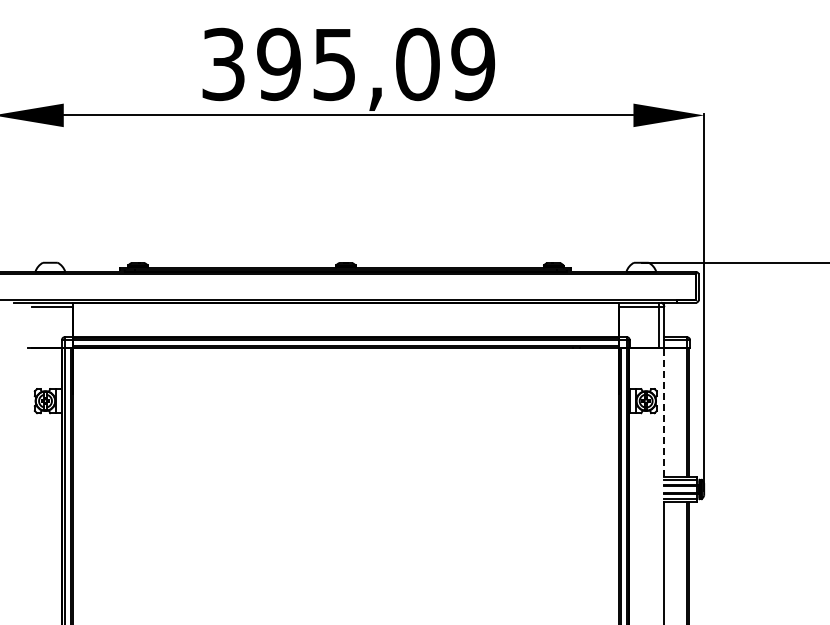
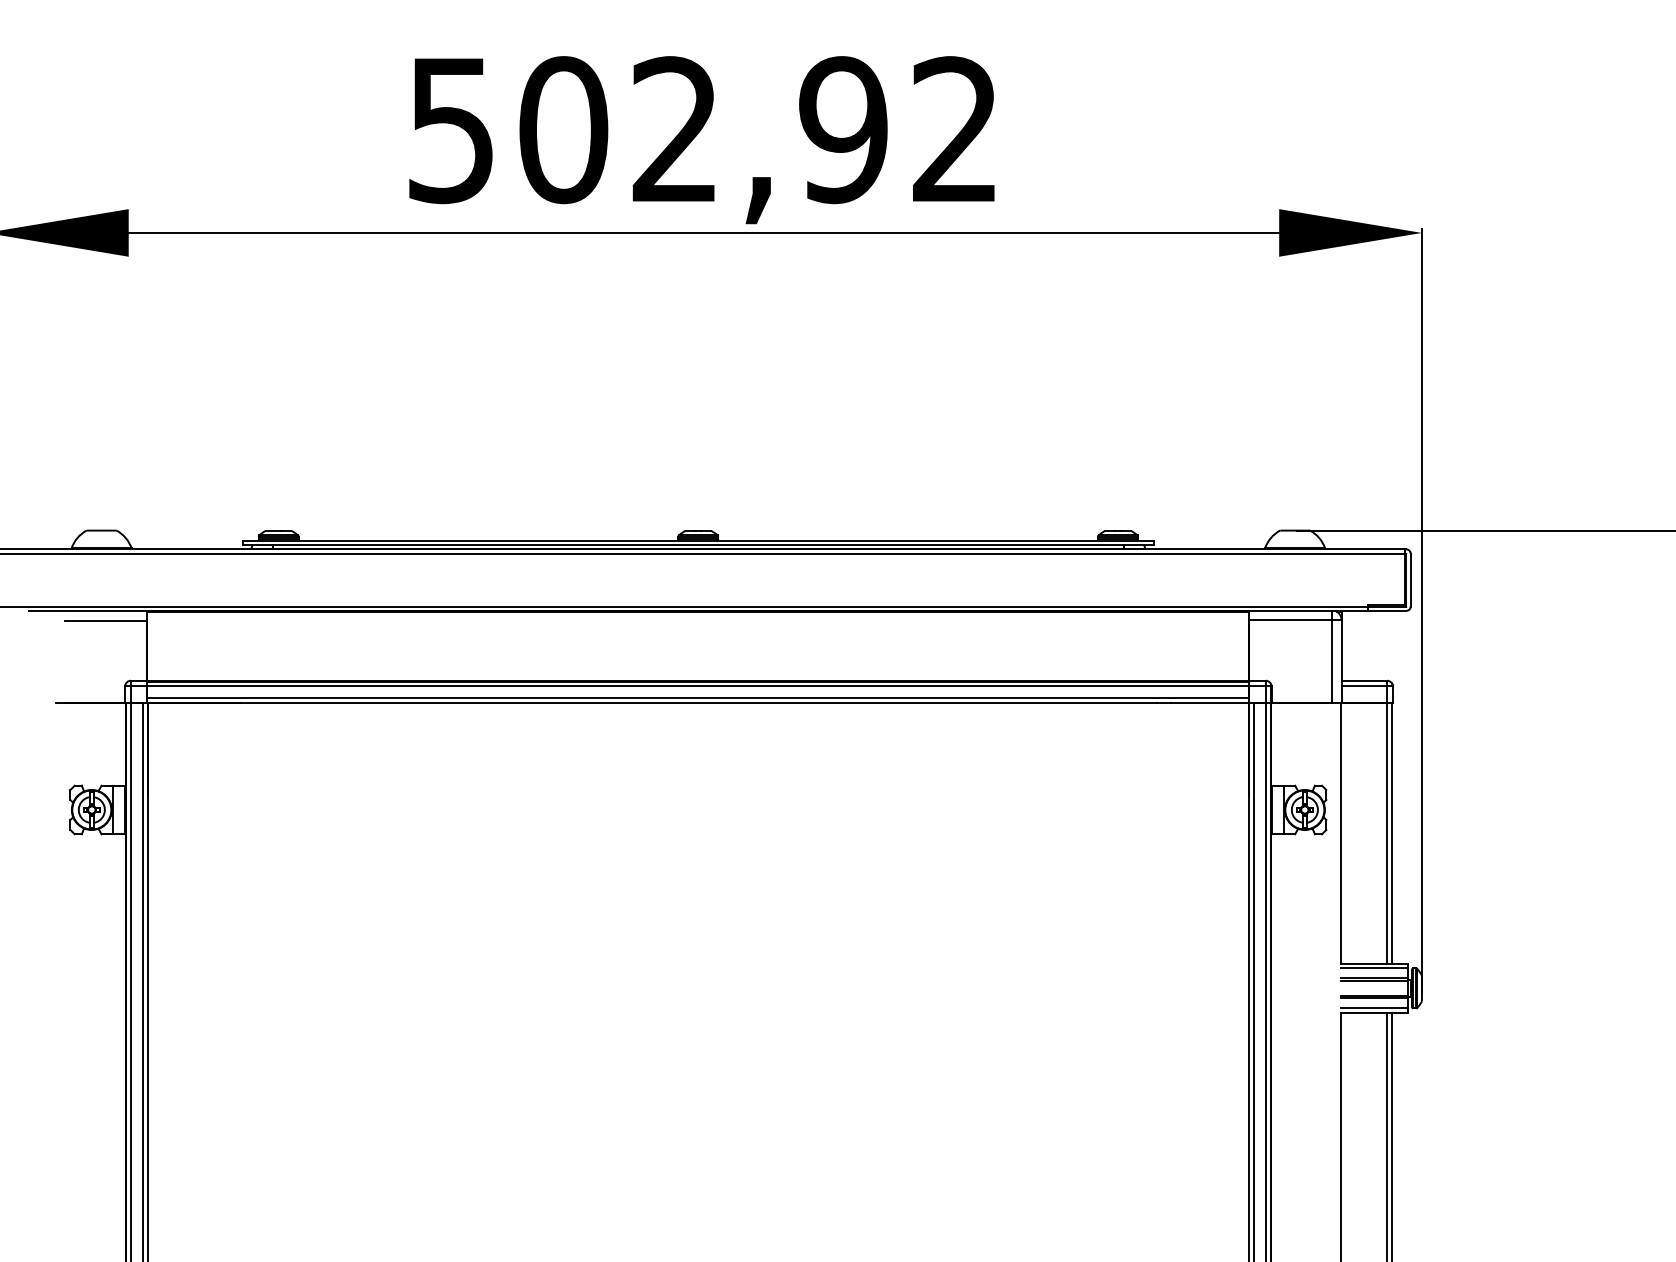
text: (349, 64) -> (705, 130), 395,09 -> 502,92
line: (664, 412) -> (1341, 832), dashed -> solid

